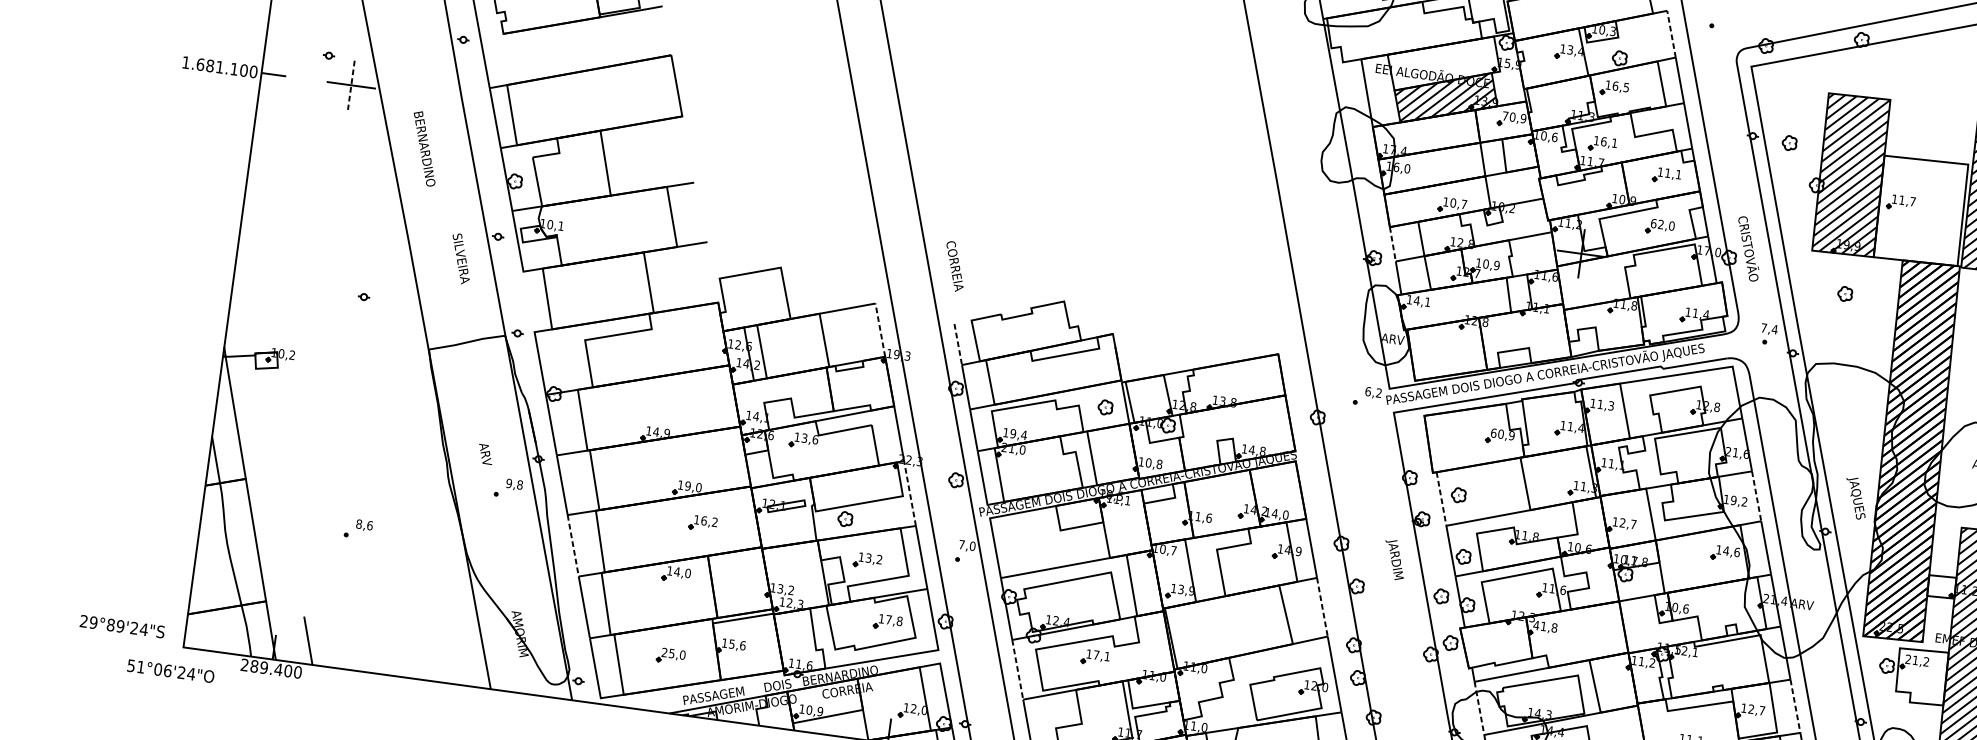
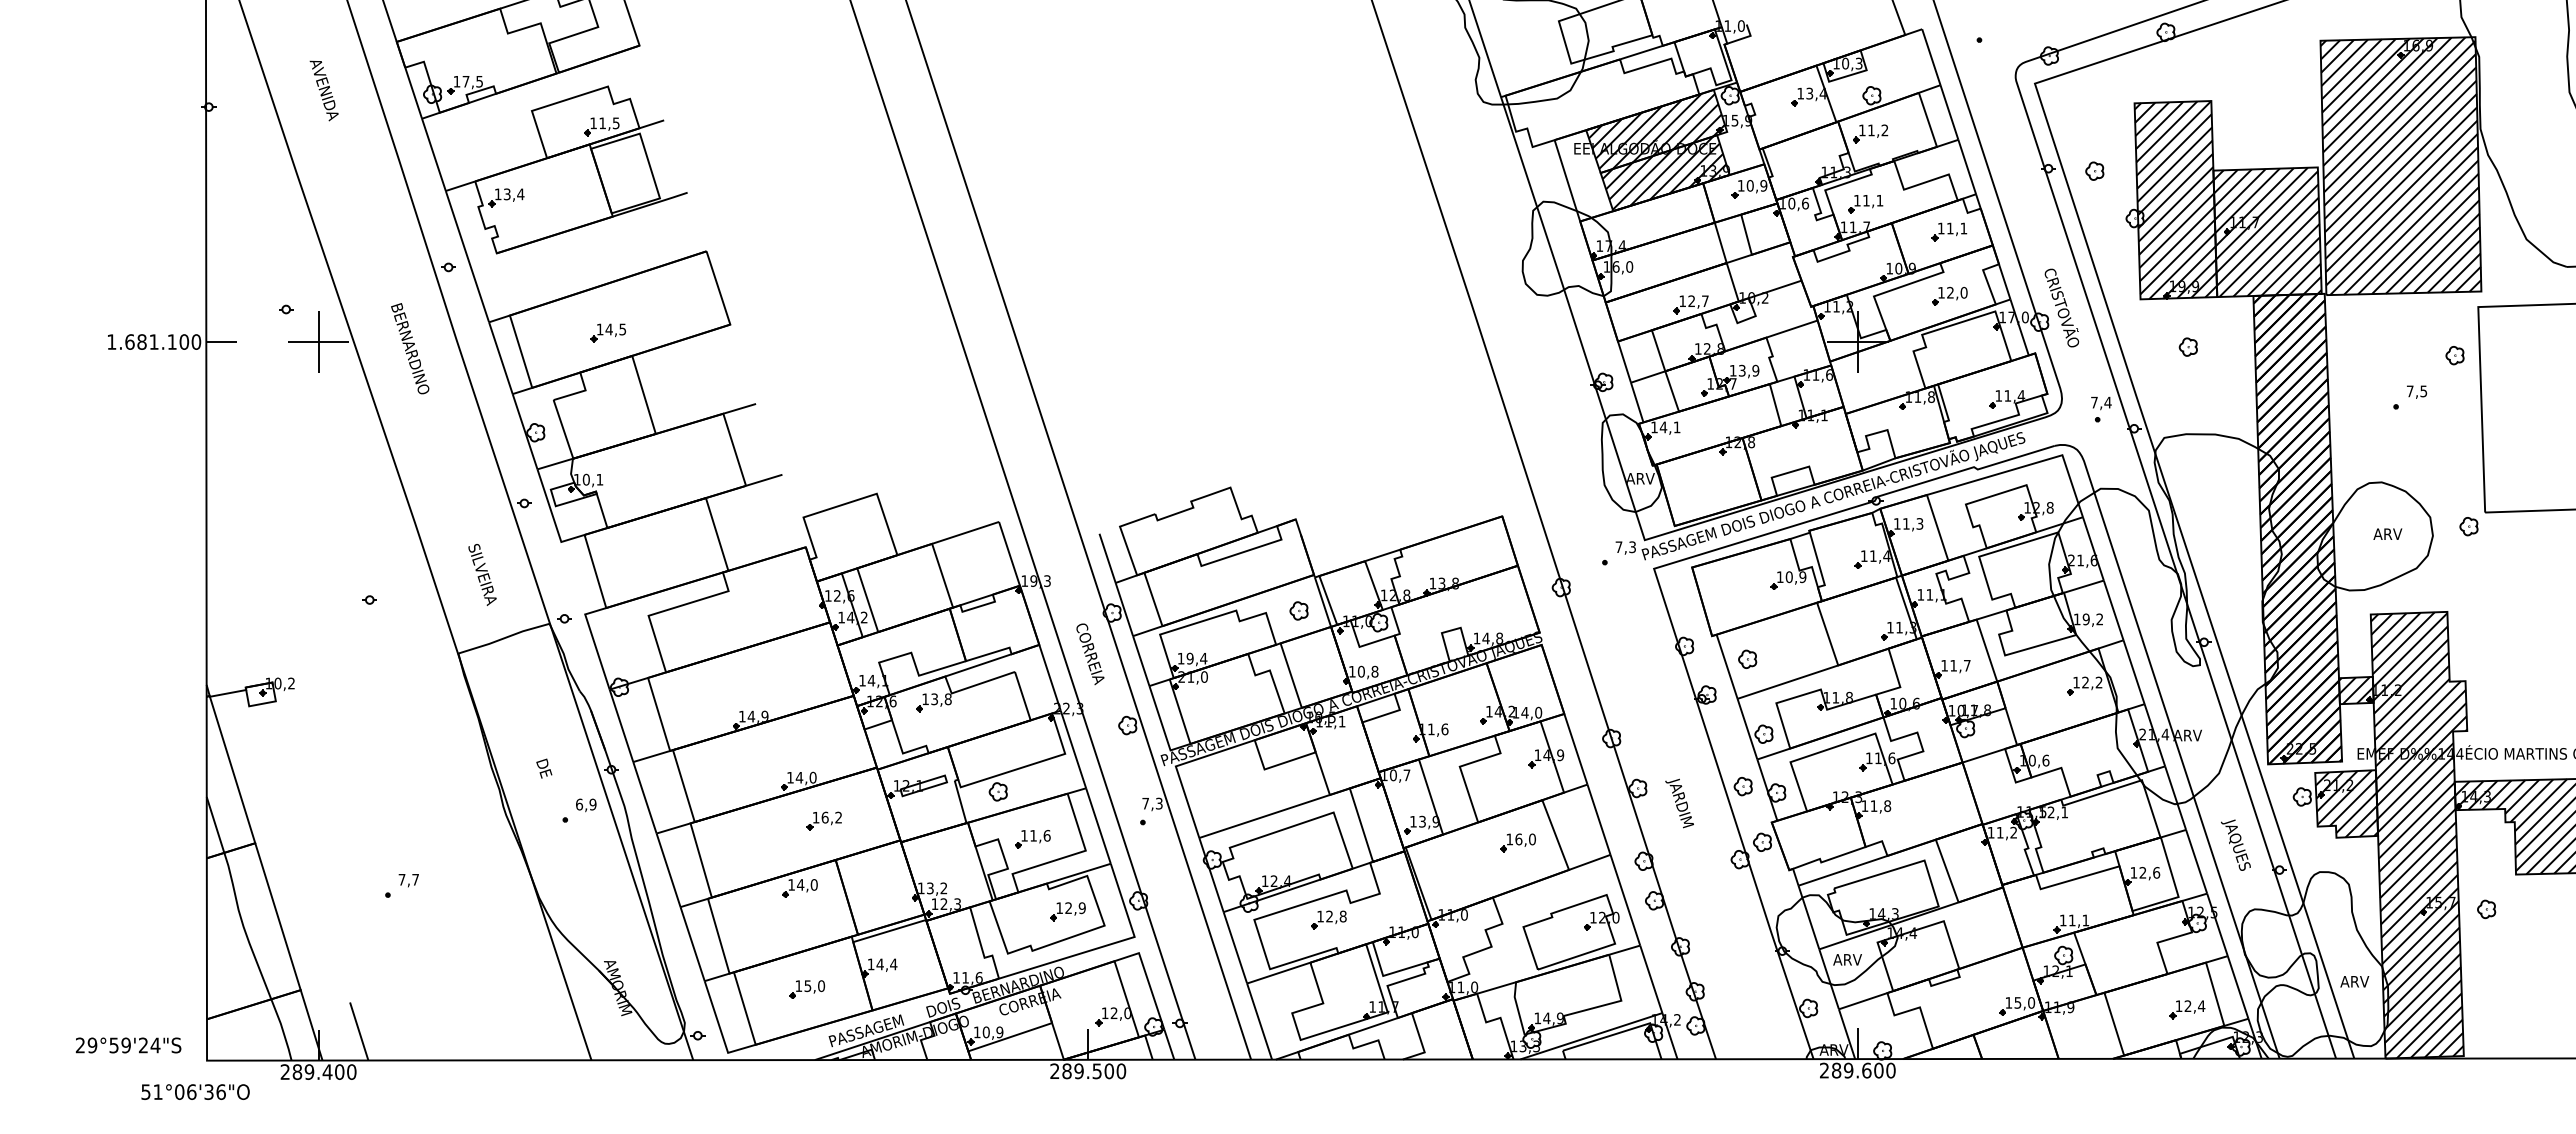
line: (1671, 33) -> (1931, 56), dashed -> solid
hatch: (1443, 63) -> (1656, 131), added
line: (351, 85) -> (318, 342), dashed -> solid
text: (1621, 86) -> (1878, 130), 16,5 -> 11,2
part: (583, 109) -> (607, 332), added
text: (1505, 115) -> (1741, 185), 70,9 -> 10,9
text: (1603, 141) -> (1866, 200), 16,1 -> 11,1
text: (424, 148) -> (410, 348), moved
text: (1453, 203) -> (1691, 301), 10,7 -> 12,7
hatch: (1921, 210) -> (2267, 231), added
text: (1653, 223) -> (1941, 292), 62,0 -> 12,0
line: (1392, 244) -> (1624, 362), dashed -> solid
text: (461, 258) -> (482, 574), moved
text: (1485, 263) -> (1741, 370), 10,9 -> 13,9
text: (954, 266) -> (1090, 654), moved
line: (880, 329) -> (1009, 553), dashed -> solid
line: (958, 344) -> (1107, 558), dashed -> solid
text: (1373, 392) -> (1625, 547), 6,2 -> 7,3
text: (1493, 433) -> (1779, 577), 60,9 -> 10,9
text: (814, 439) -> (947, 699), 13,6 -> 13,8
text: (485, 453) -> (545, 771), ARV -> DE
text: (514, 484) -> (585, 804), 9,8 -> 6,9
text: (688, 485) -> (799, 777), 19,0 -> 14,0
line: (910, 493) -> (1073, 749), dashed -> solid
line: (1756, 496) -> (2113, 610), dashed -> solid
text: (1855, 497) -> (2235, 844), moved
line: (1441, 498) -> (1727, 666), dashed -> solid
text: (1622, 522) -> (1953, 665), 12,7 -> 11,7
text: (364, 524) -> (408, 879), 8,6 -> 7,7
line: (573, 545) -> (668, 870), dashed -> solid
text: (972, 546) -> (1158, 803), 7,0 -> 7,3
text: (1731, 551) -> (2091, 682), 14,6 -> 12,2
text: (874, 558) -> (1040, 835), 13,2 -> 11,6
text: (1394, 559) -> (1679, 803), moved
hatch: (1941, 586) -> (2356, 690), added
line: (1322, 607) -> (1599, 819), dashed -> solid
part: (1254, 616) -> (1517, 842), added
text: (894, 620) -> (1075, 908), 17,8 -> 12,9
text: (1536, 624) -> (1864, 805), 41,8 -> 11,8
text: (110, 625) -> (113, 1045), 29°89'24"S -> 29°59'24"S
text: (737, 644) -> (886, 964), 15,6 -> 14,4
text: (664, 652) -> (798, 985), 25,0 -> 15,0
text: (1101, 655) -> (1336, 916), 17,1 -> 12,8
line: (1017, 669) -> (1235, 947), dashed -> solid
text: (186, 672) -> (215, 1091), 51°06'24"O -> 51°06'36"O
hatch: (1921, 676) -> (2346, 803), added
line: (1795, 706) -> (2196, 861), dashed -> solid
line: (1479, 709) -> (1809, 918), dashed -> solid
text: (1762, 710) -> (2156, 872), 12,7 -> 12,6

